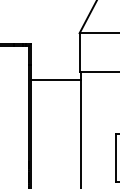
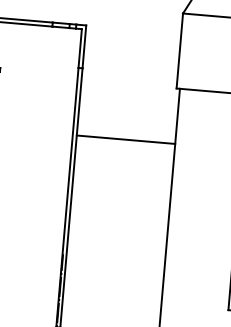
line: (55, 79) -> (124, 138), moved

